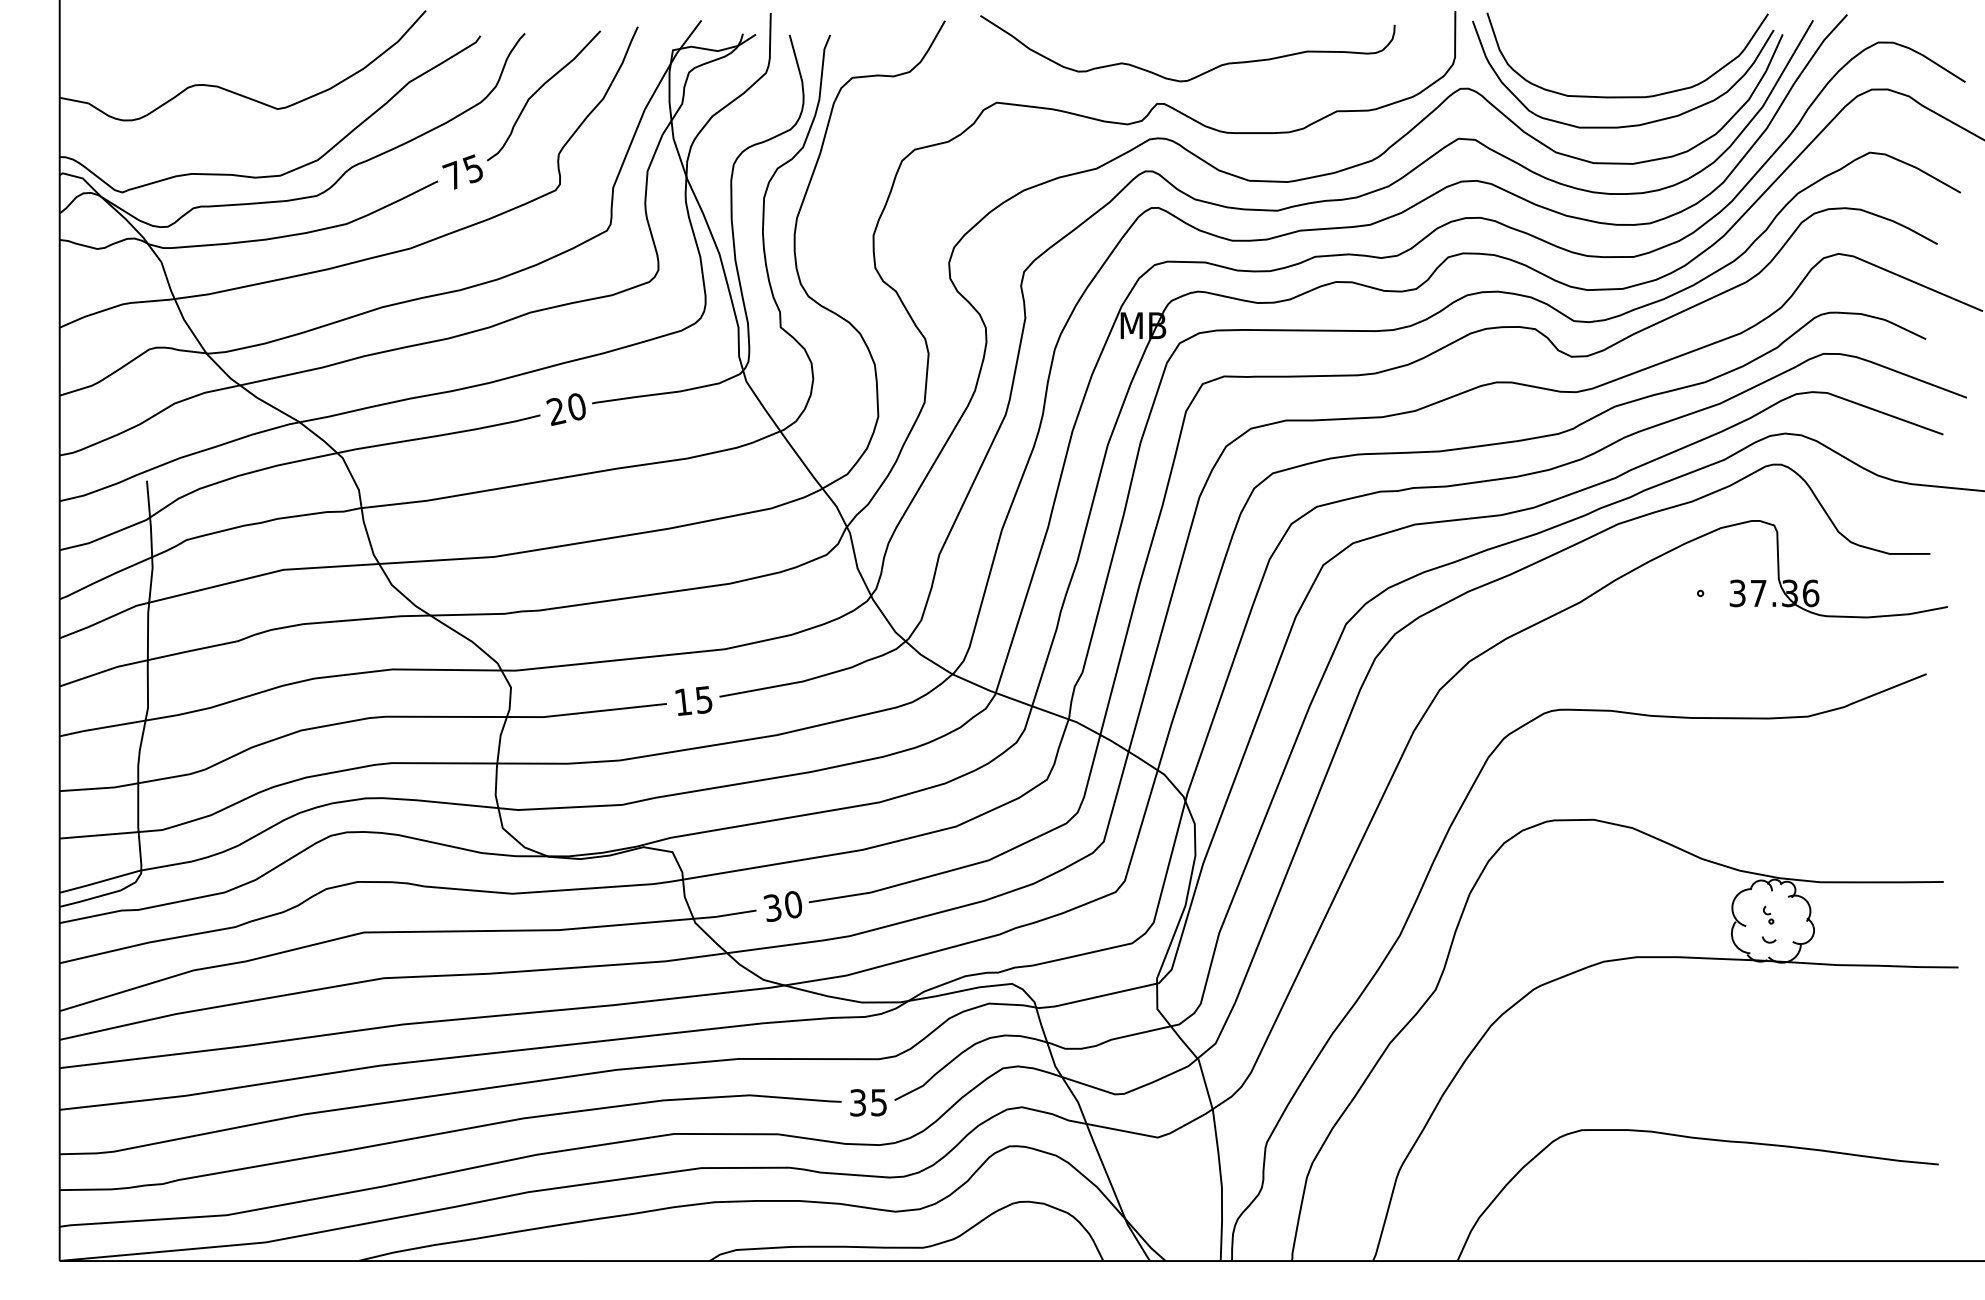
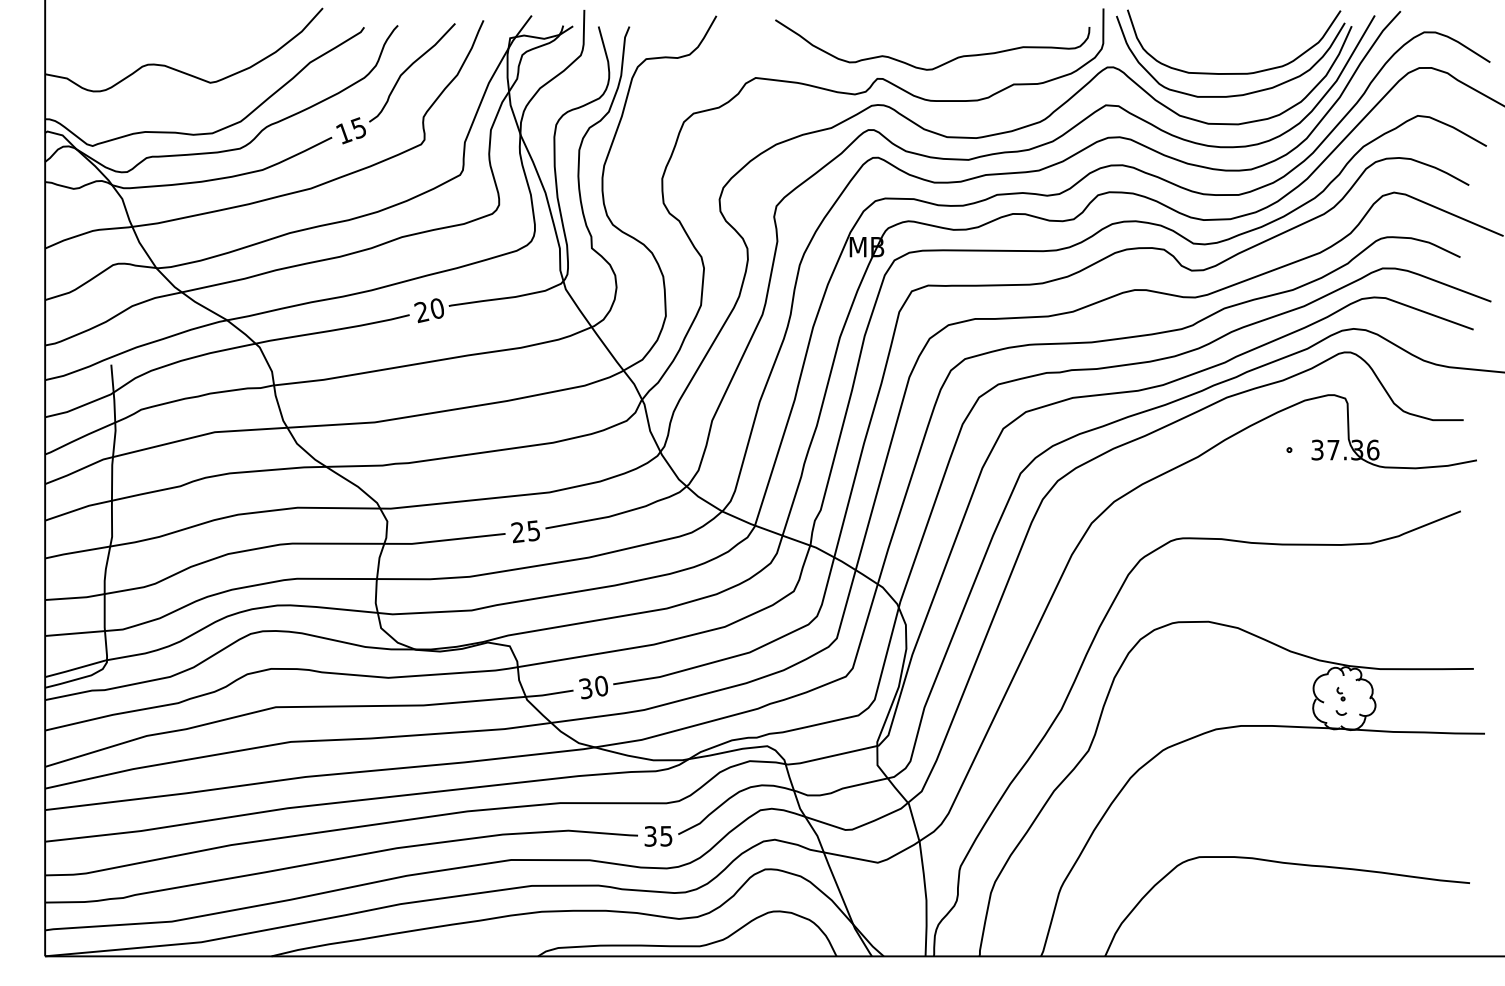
curve: (1200, 73) -> (942, 63), moved
text: (453, 175) -> (343, 133), 75 -> 15
text: (682, 702) -> (517, 532), 15 -> 25

